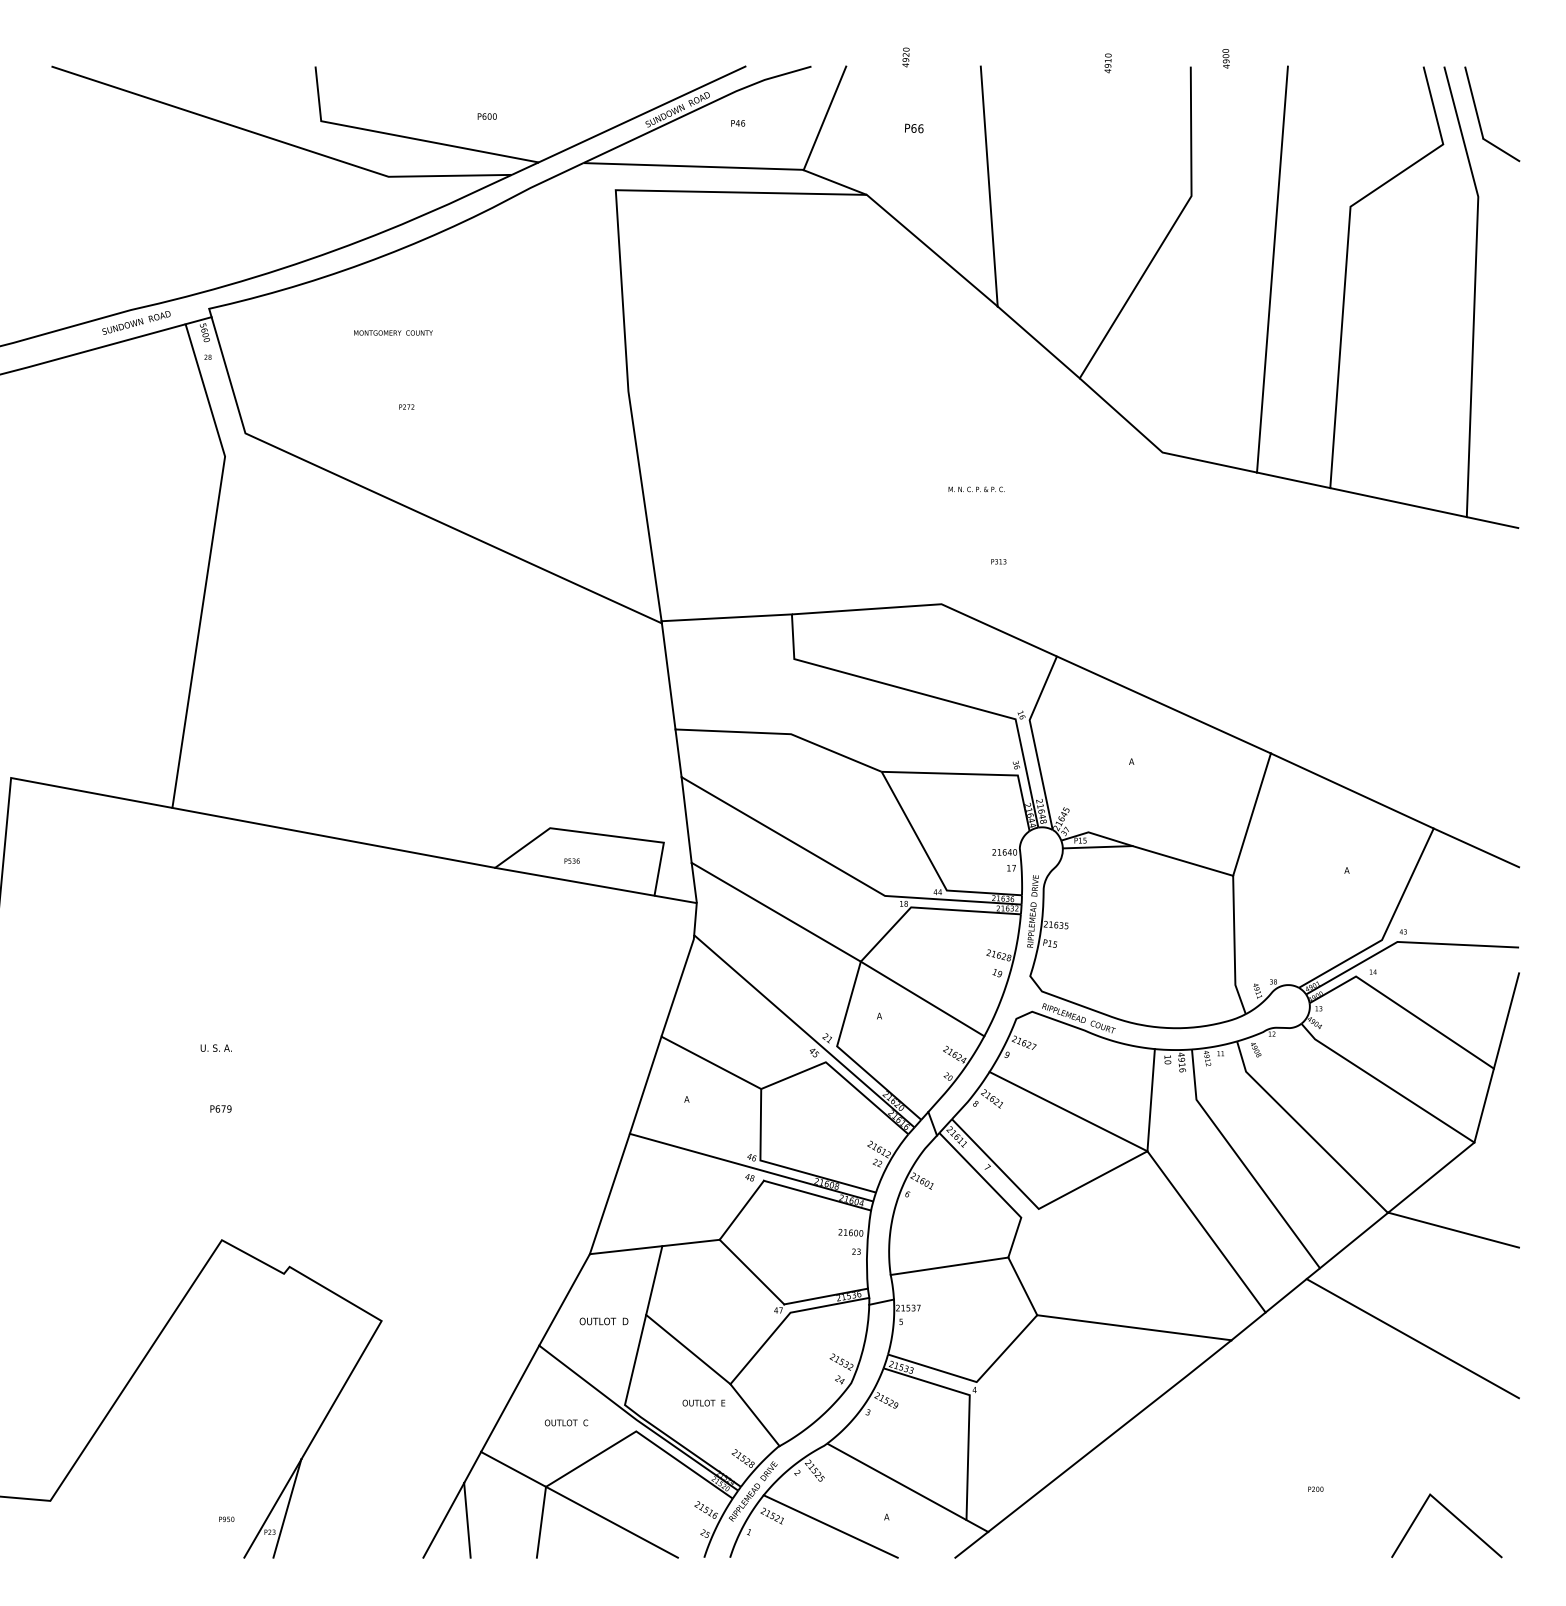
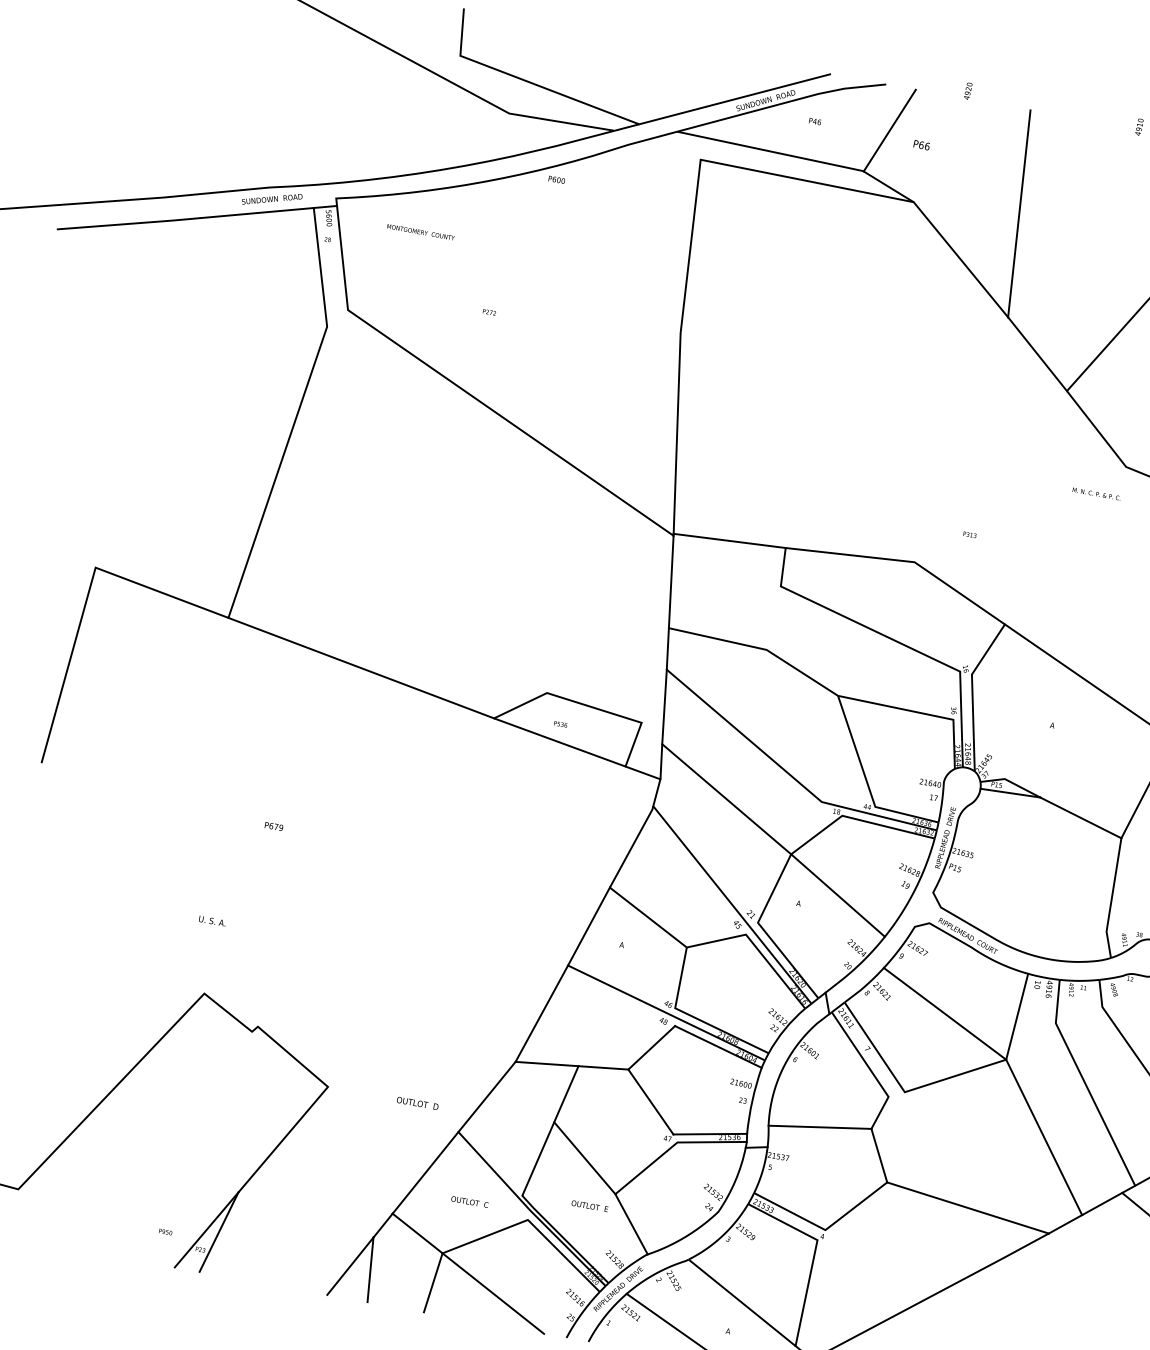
text: (486, 116) -> (556, 179), moved
text: (914, 128) -> (921, 145), moved
text: (393, 332) -> (421, 231), moved
text: (976, 489) -> (1096, 494), moved
text: (215, 1047) -> (211, 920), moved
text: (220, 1108) -> (273, 826), moved
text: (603, 1321) -> (417, 1103), moved

